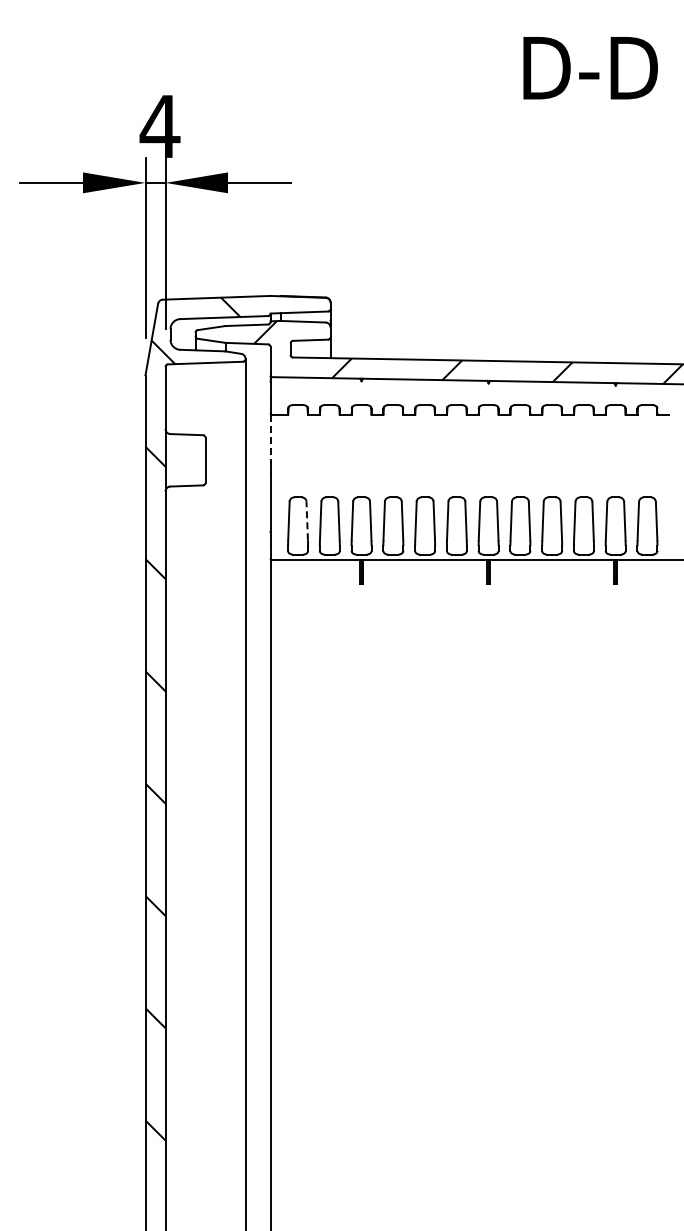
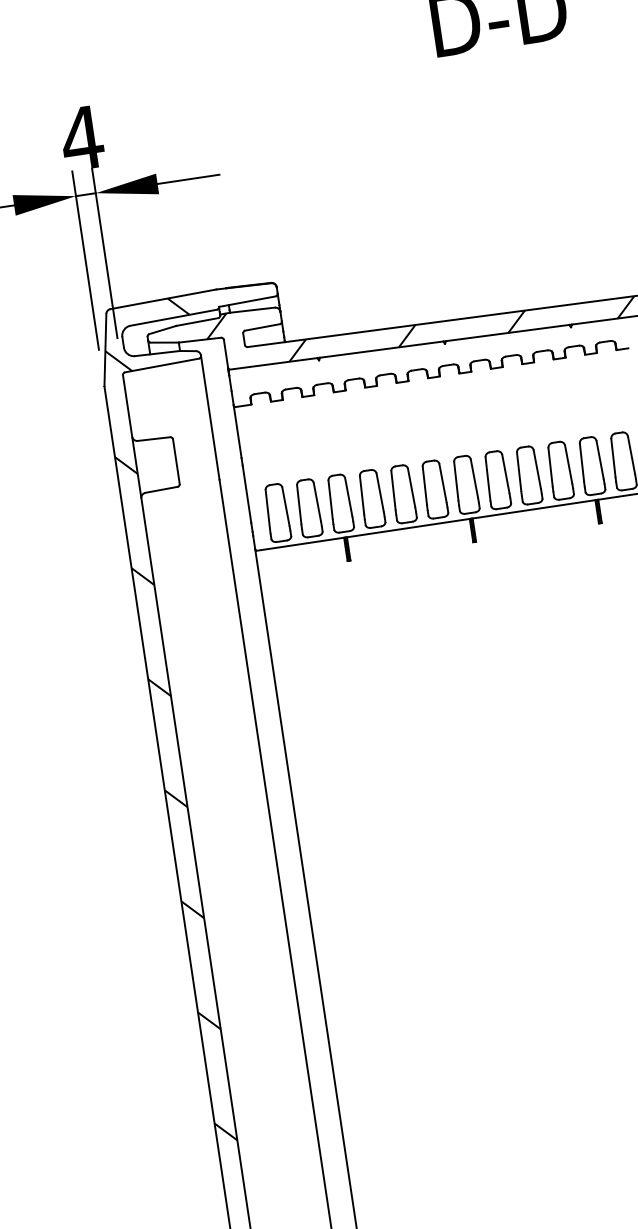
line: (270, 439) -> (237, 431), dashed -> solid
line: (307, 520) -> (286, 506), dashed -> solid

